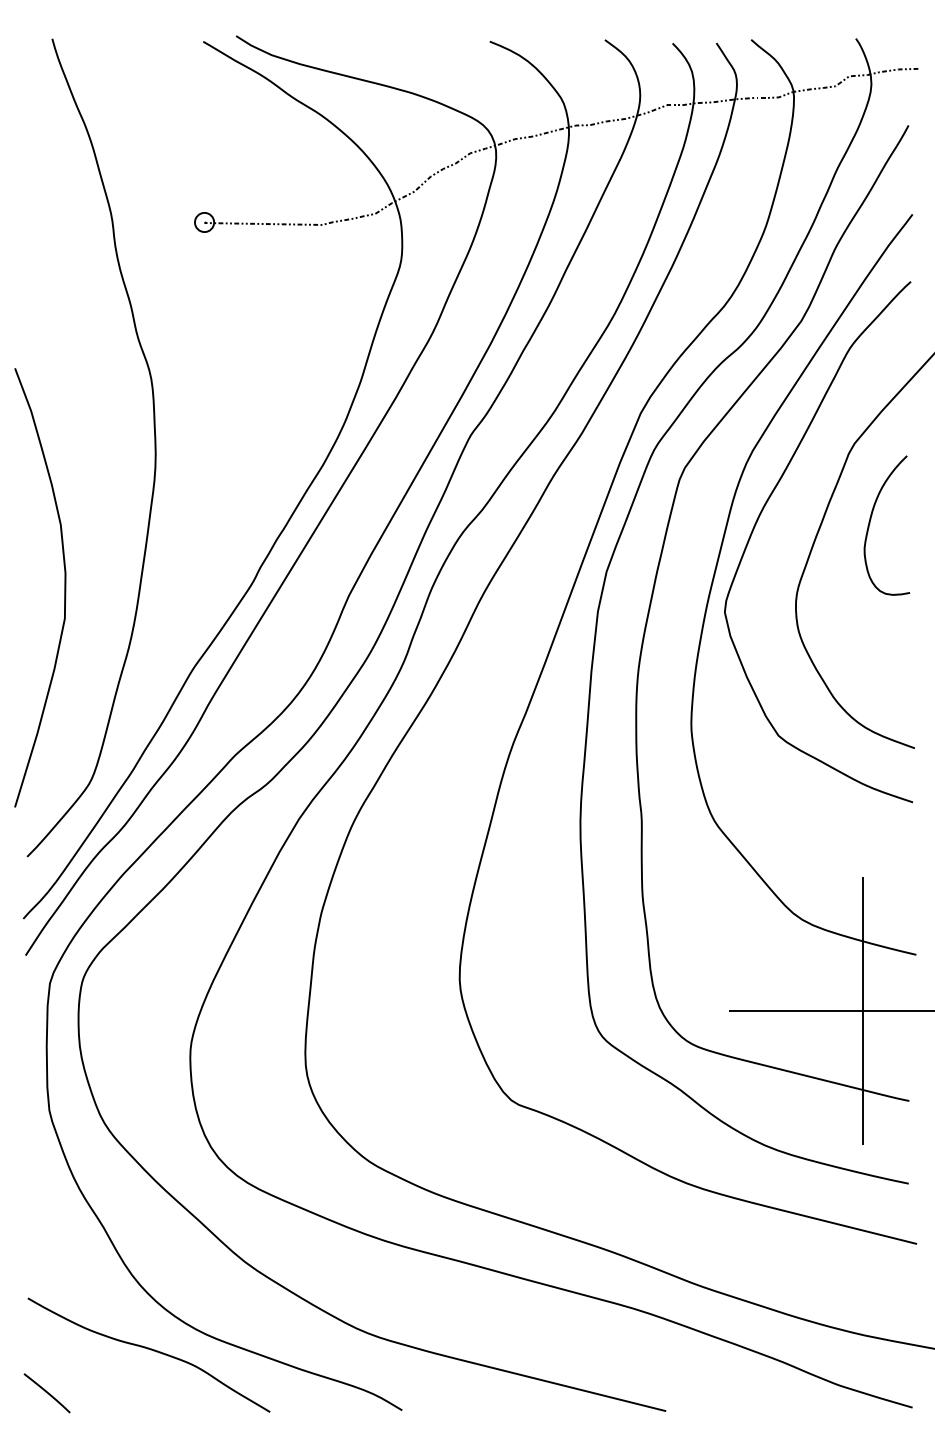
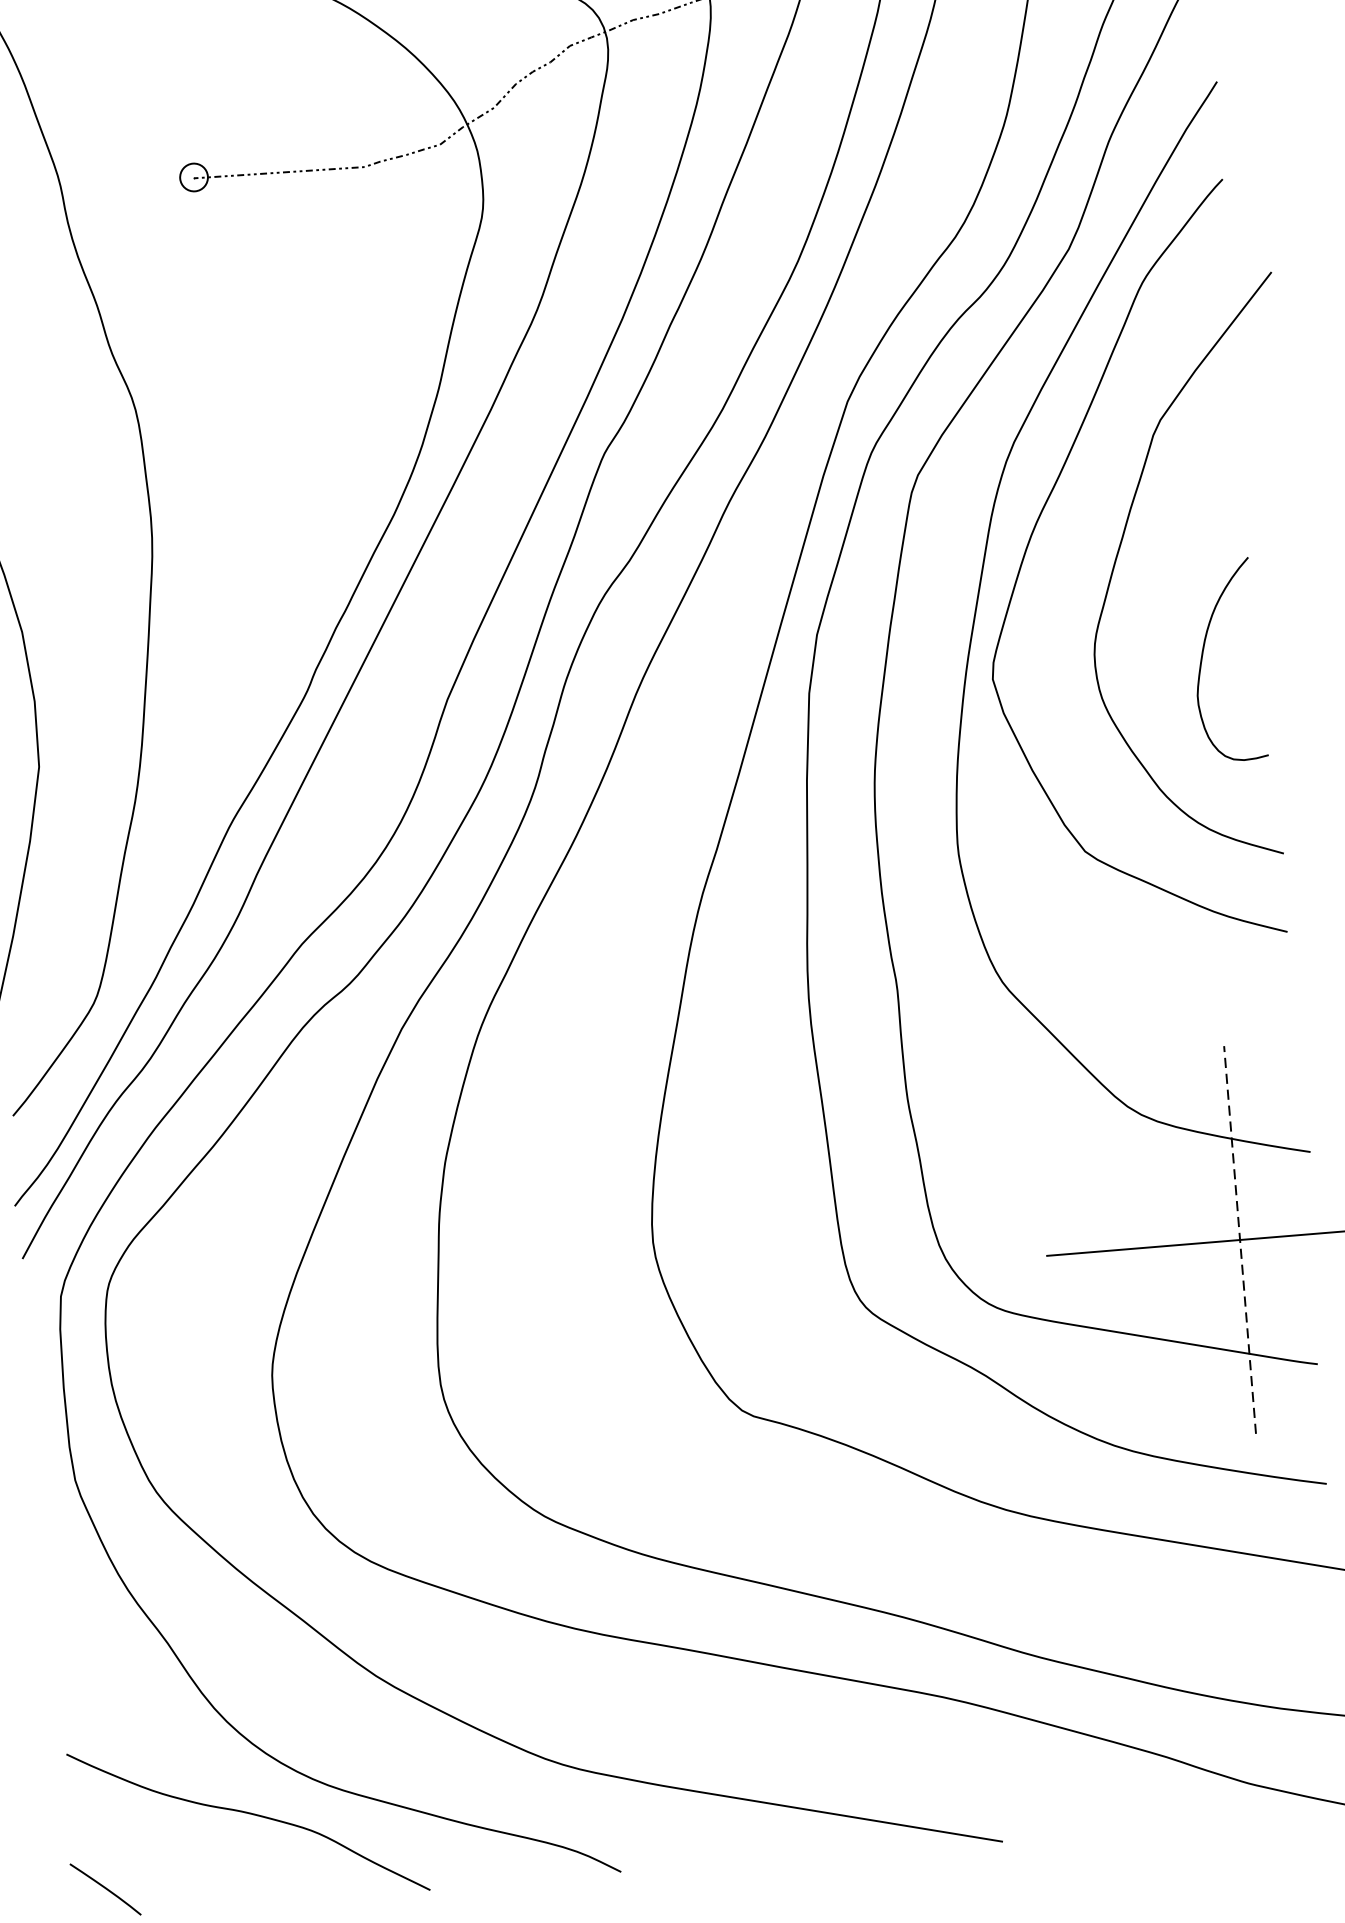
curve: (870, 523) -> (1203, 659), moved
line: (862, 1011) -> (1239, 1240), solid -> dashed

